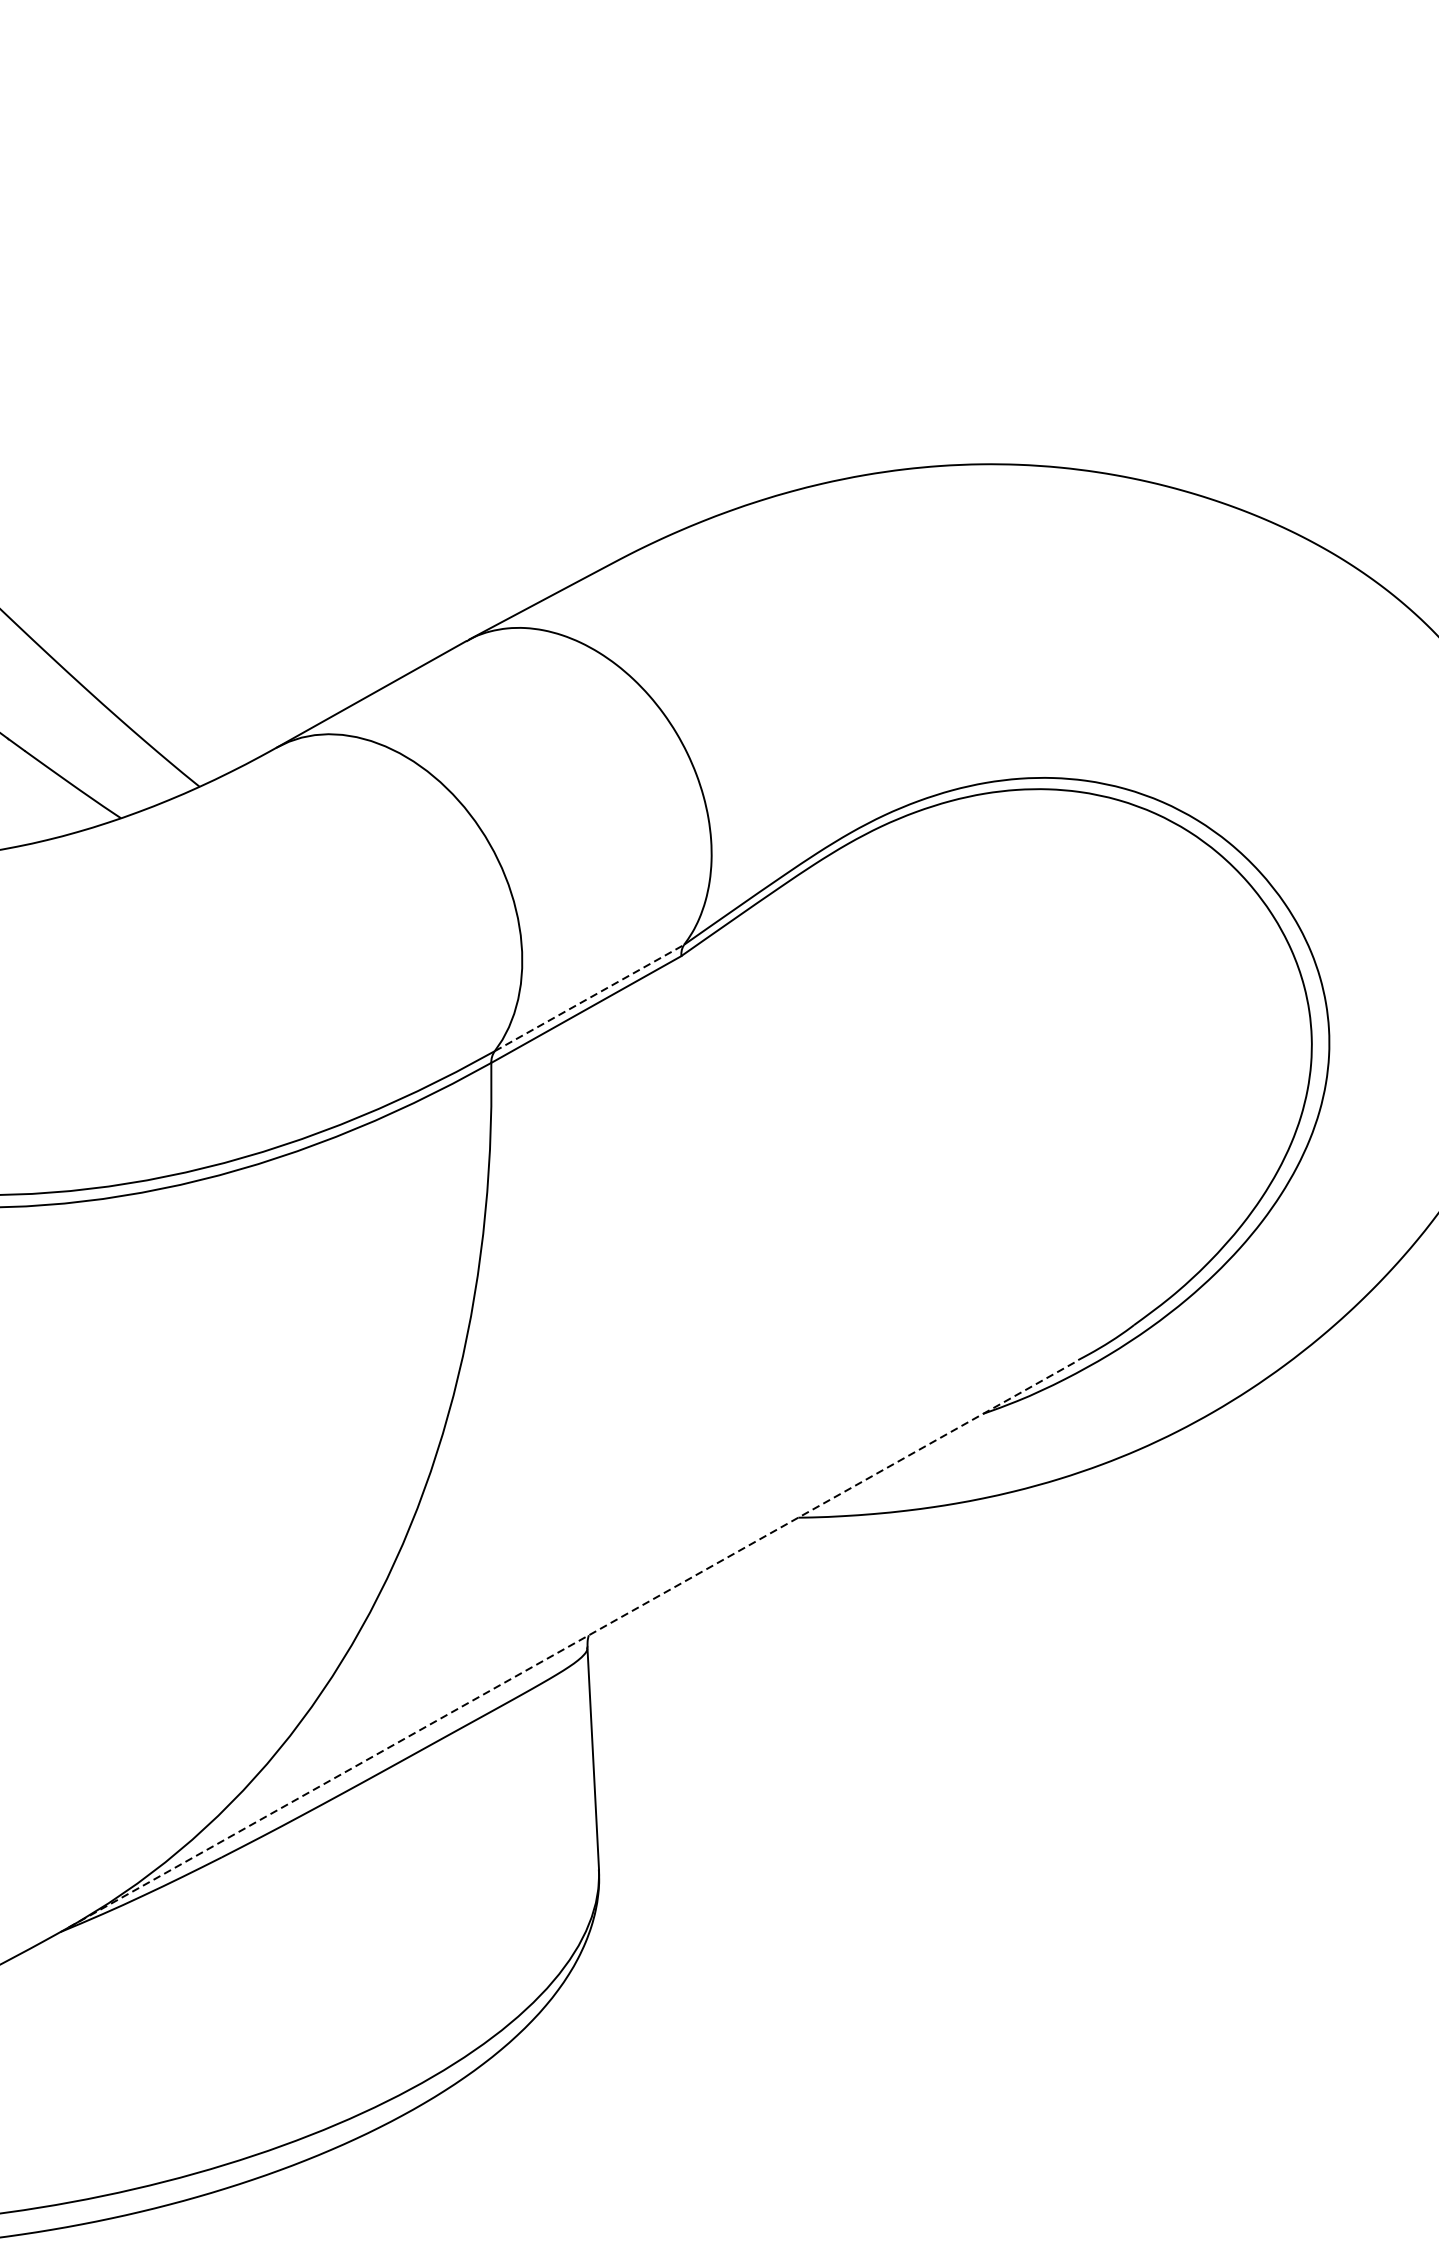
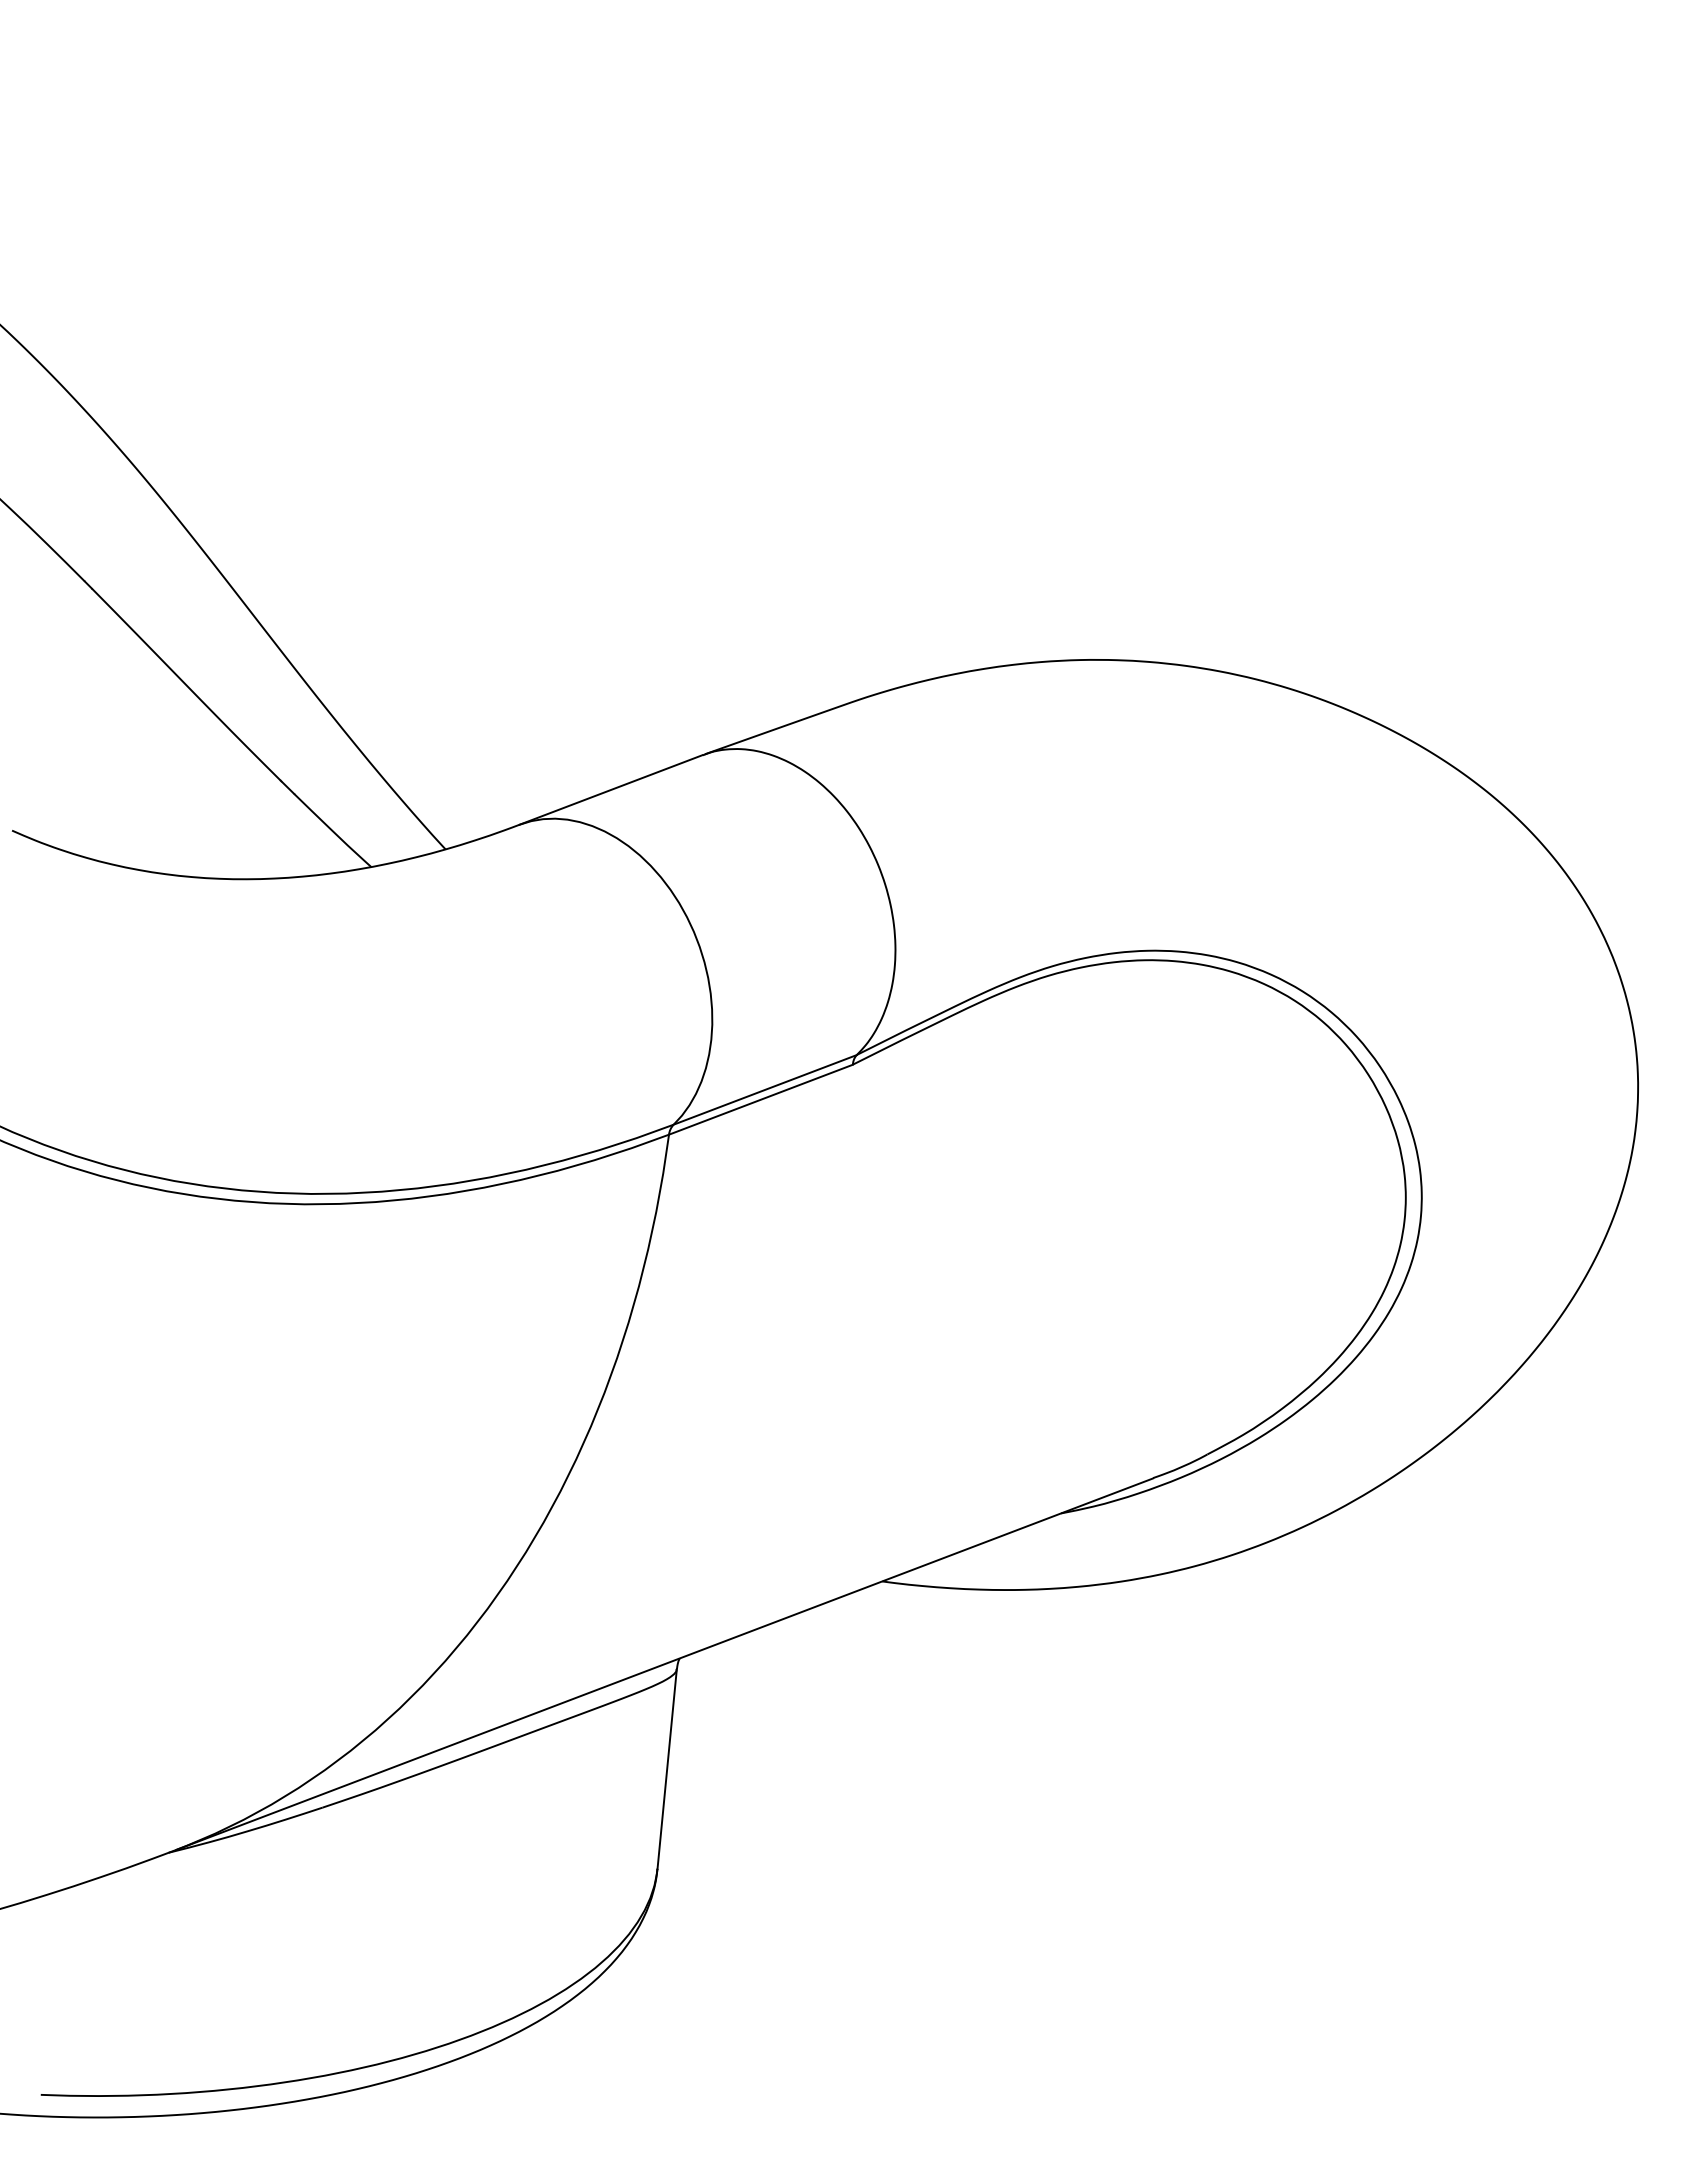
line: (589, 997) -> (765, 1089), dashed -> solid
line: (574, 1643) -> (665, 1663), dashed -> solid

